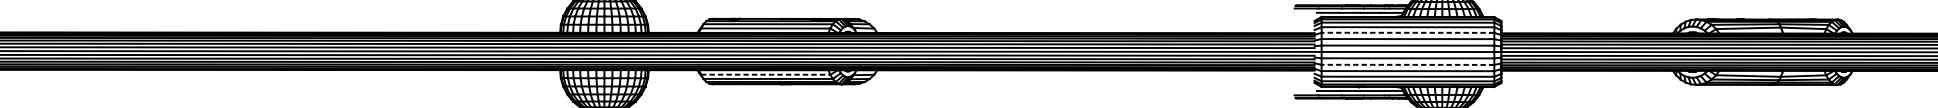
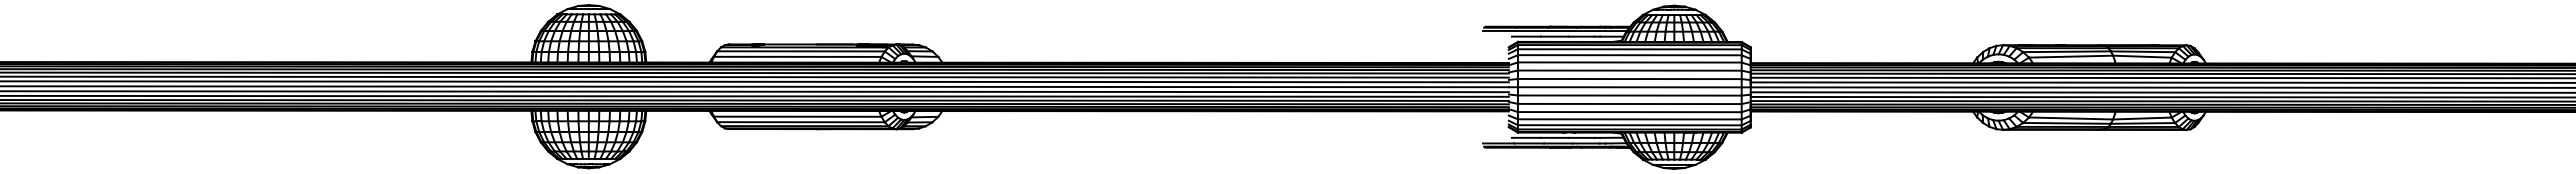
line: (1407, 32) -> (1629, 62), dashed -> solid
line: (1407, 64) -> (1629, 103), dashed -> solid
line: (765, 74) -> (797, 116), dashed -> solid

